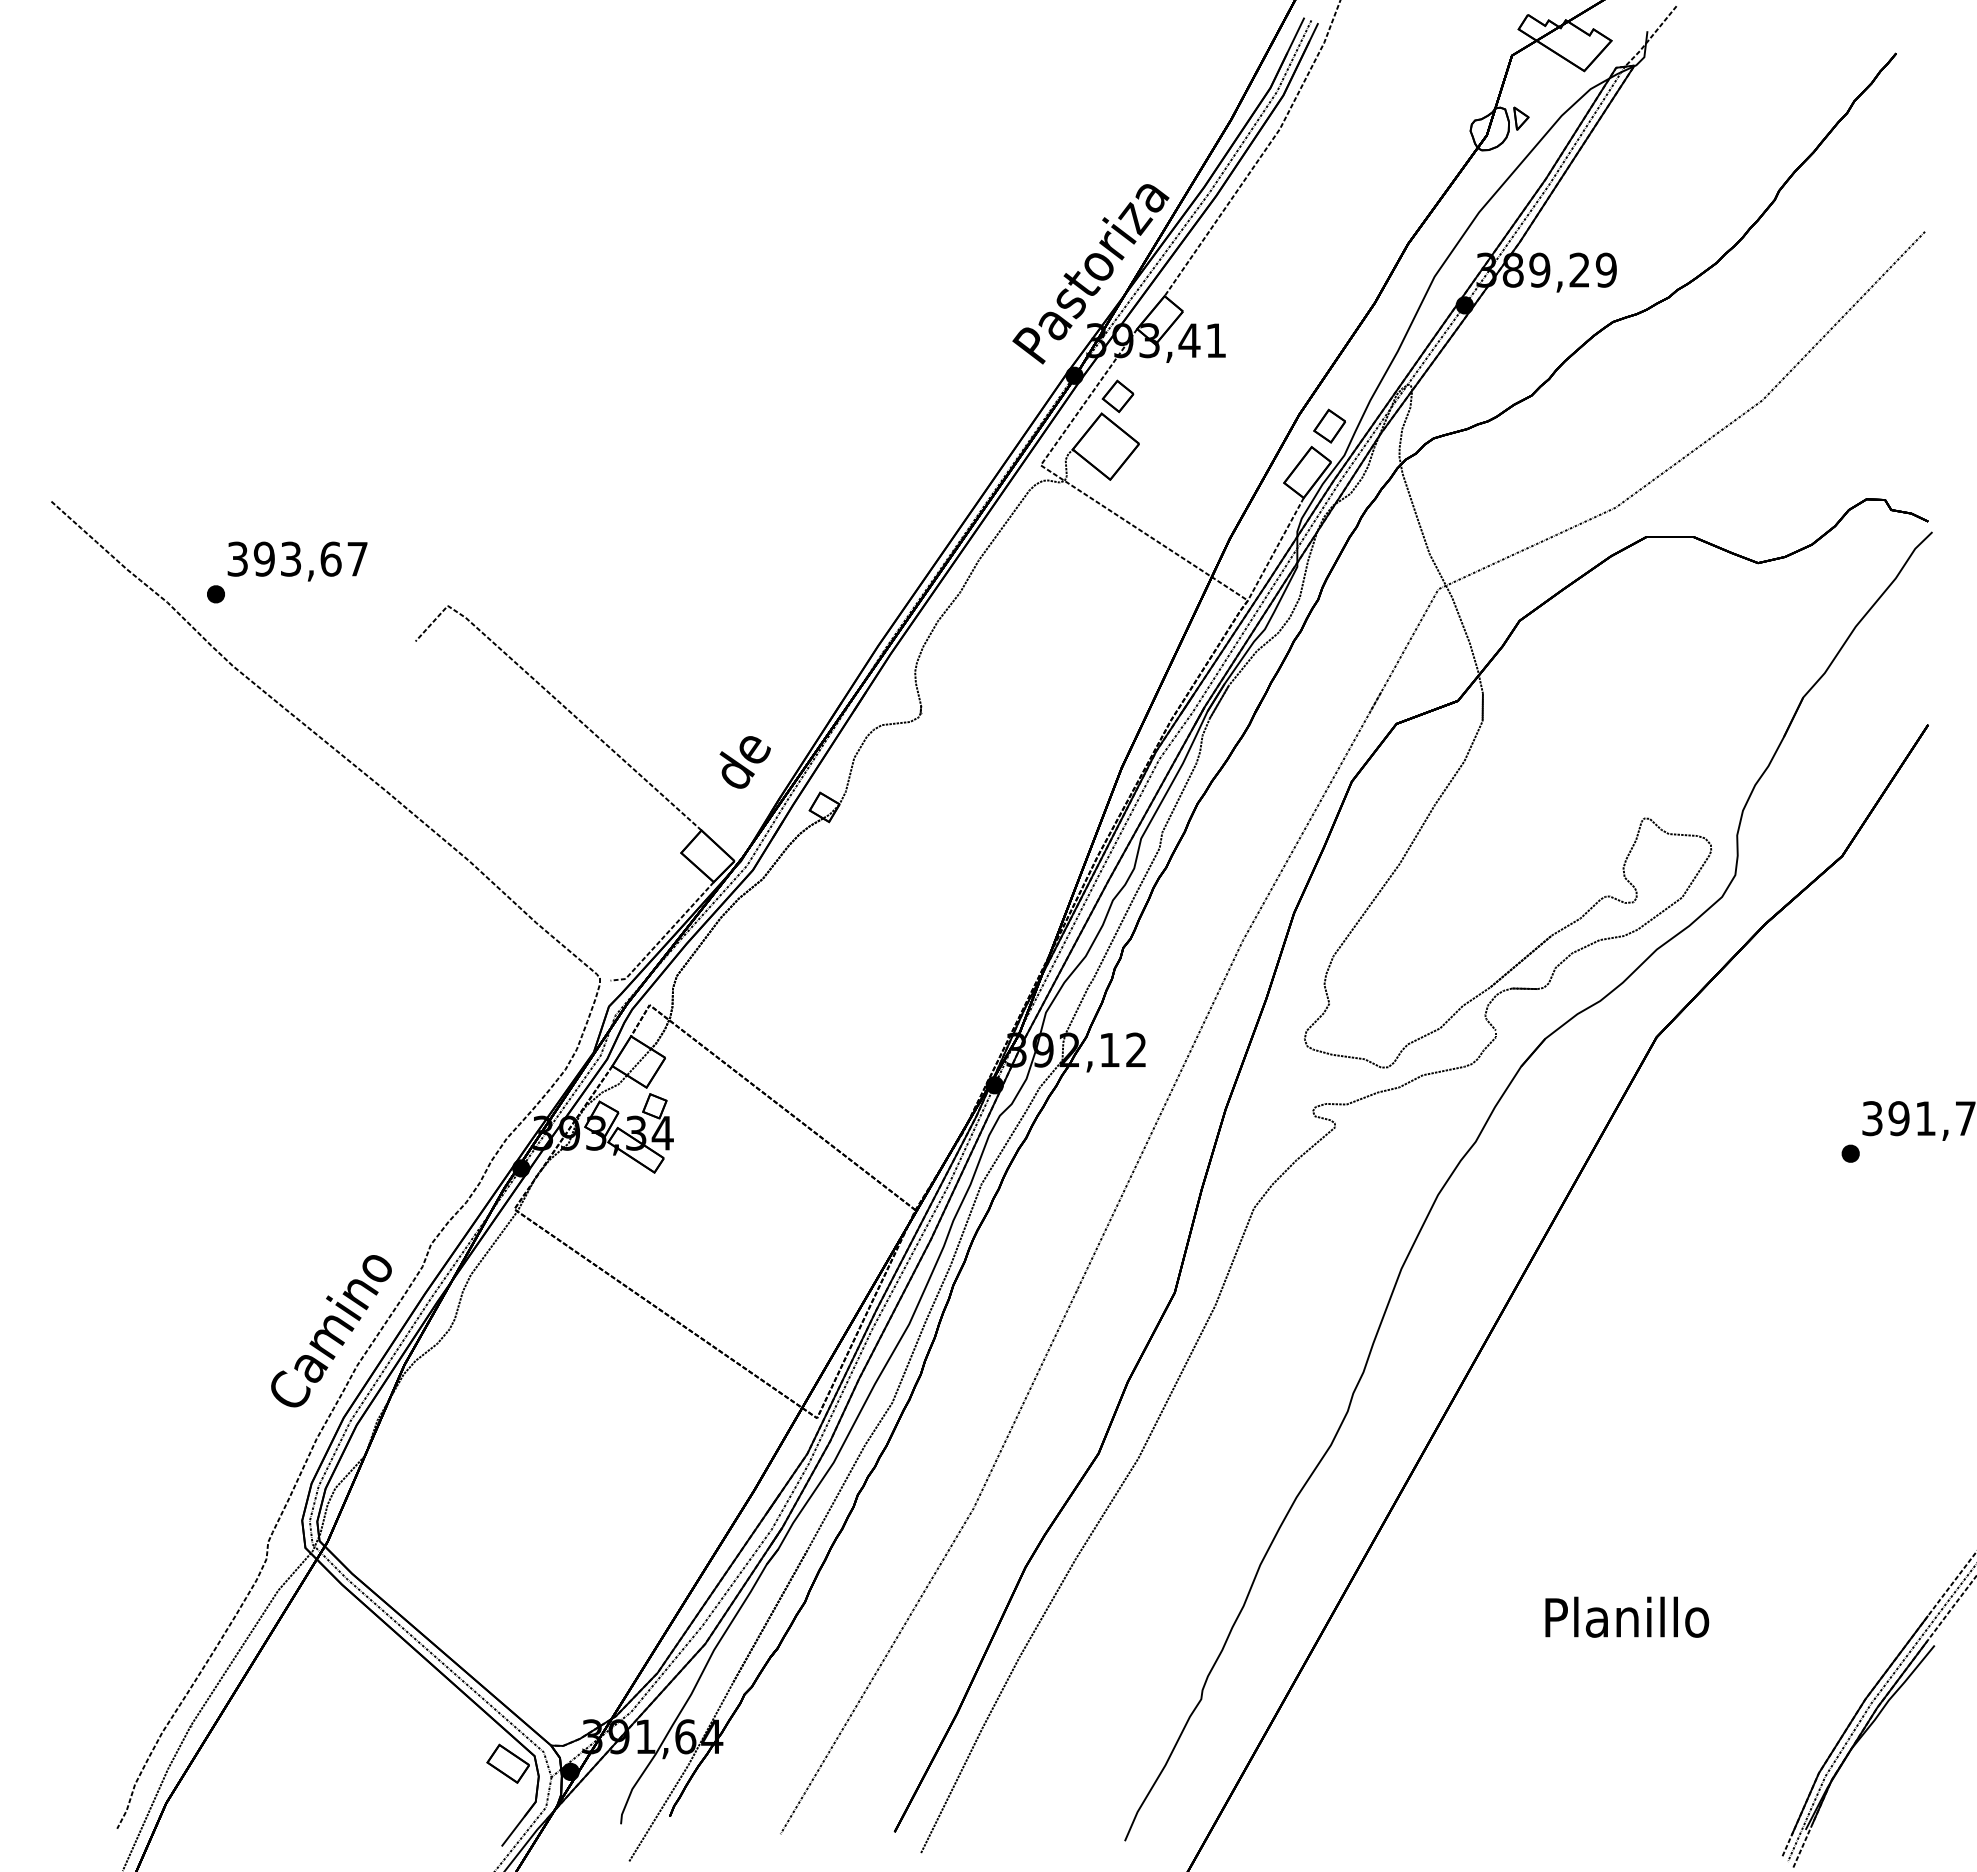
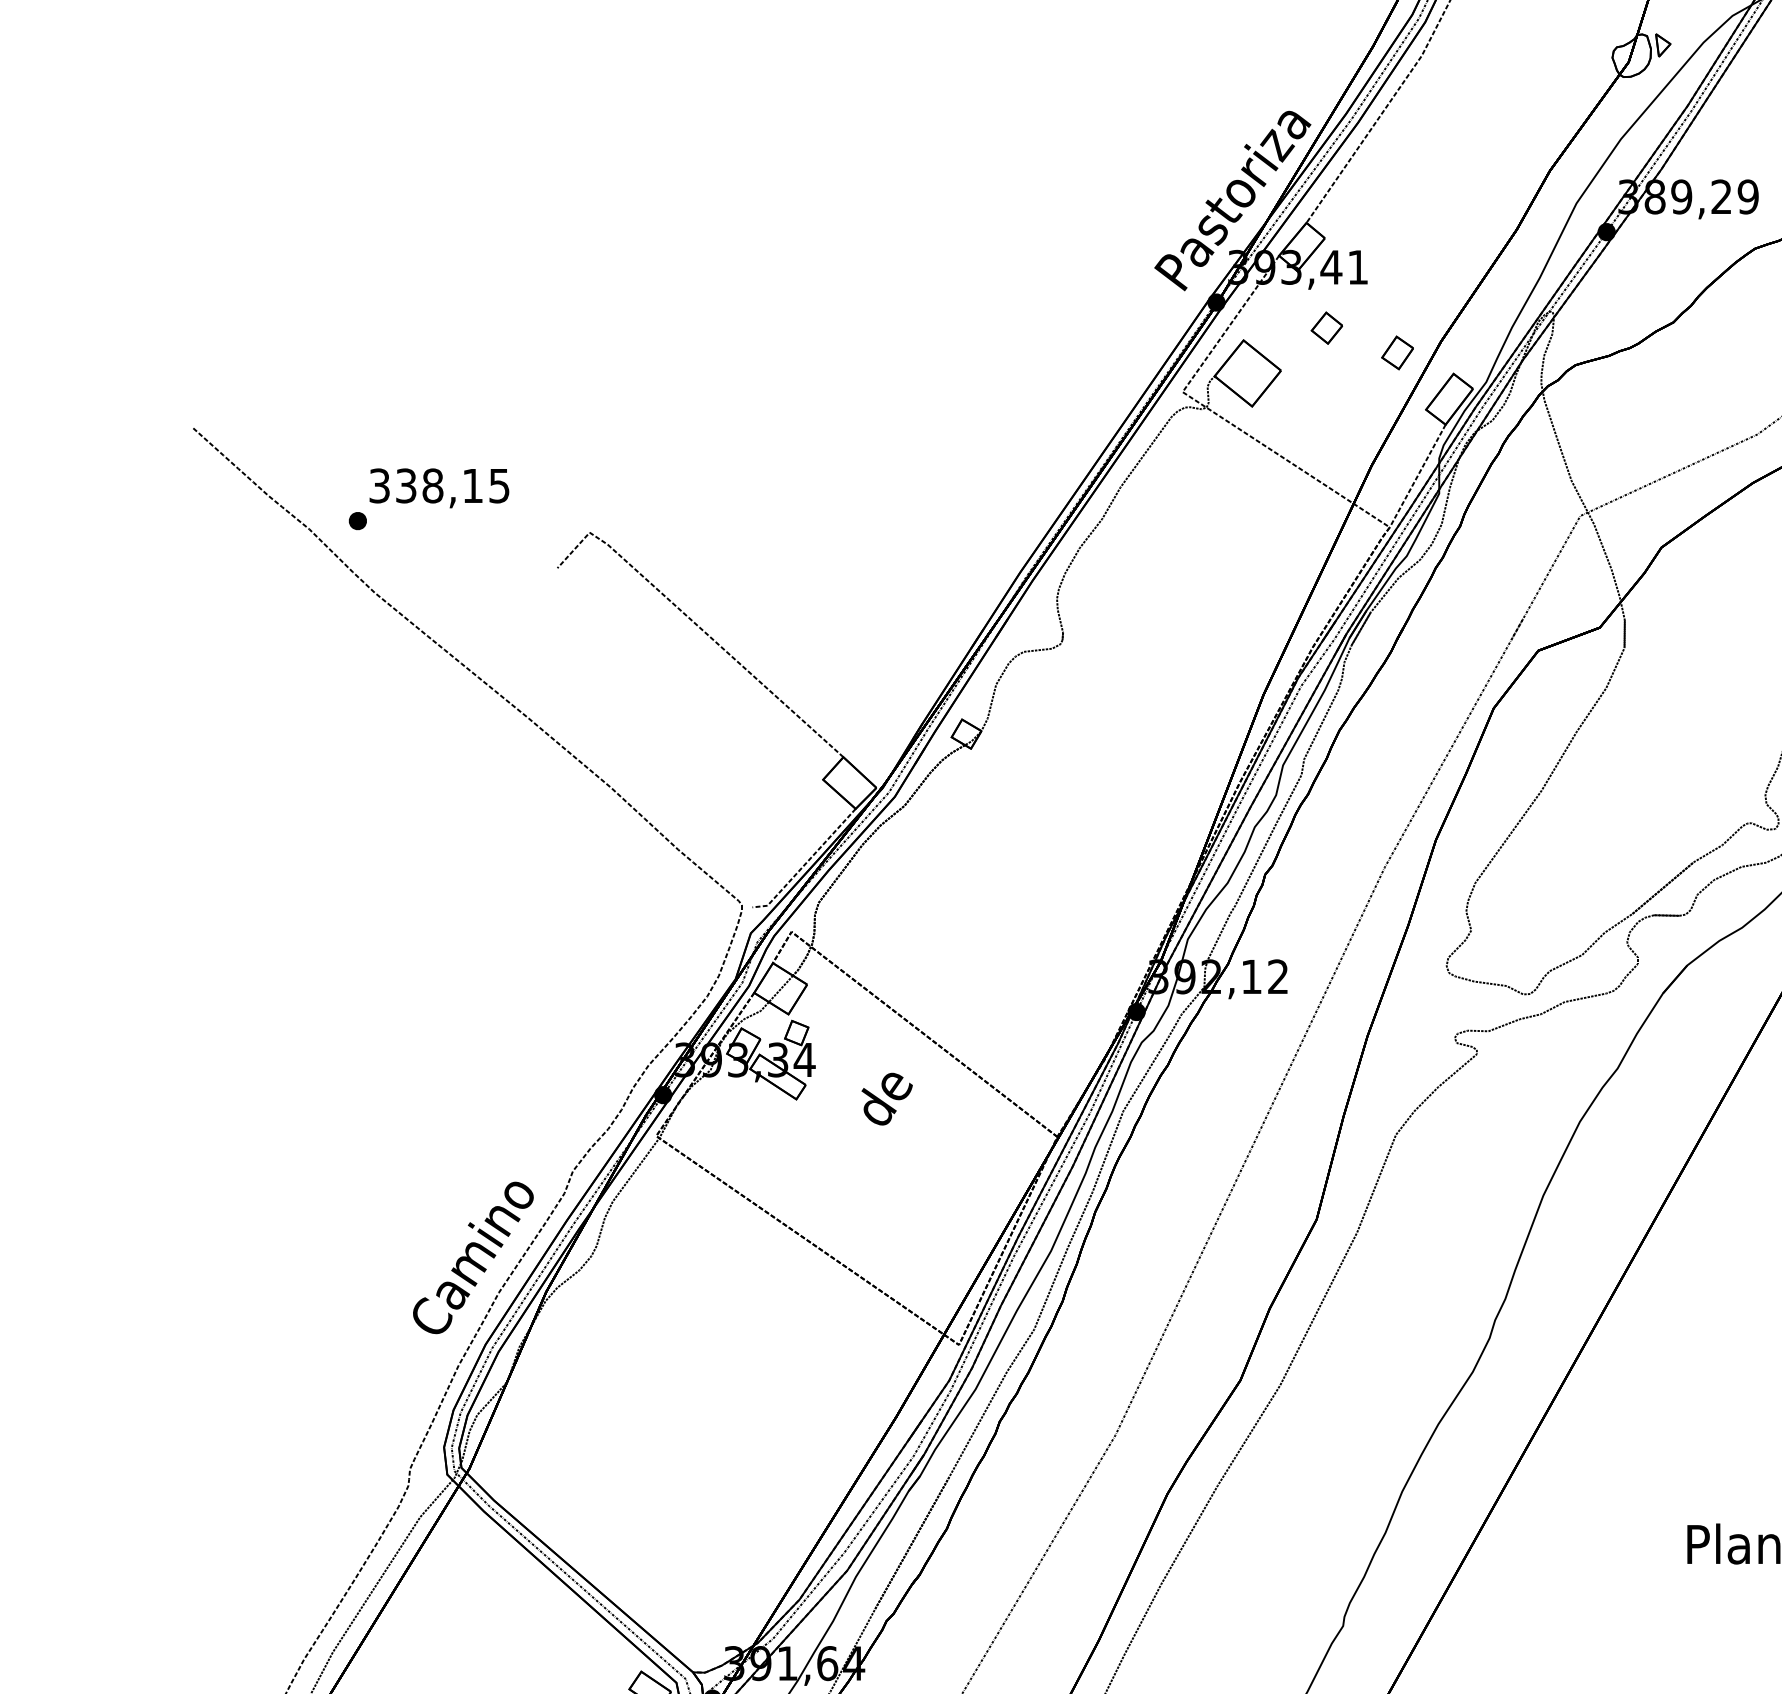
part: (1117, 396) -> (1326, 328), moved
part: (1329, 425) -> (1397, 352), moved
text: (310, 558) -> (452, 485), 393,67 -> 338,15
text: (744, 762) -> (886, 1099), moved

